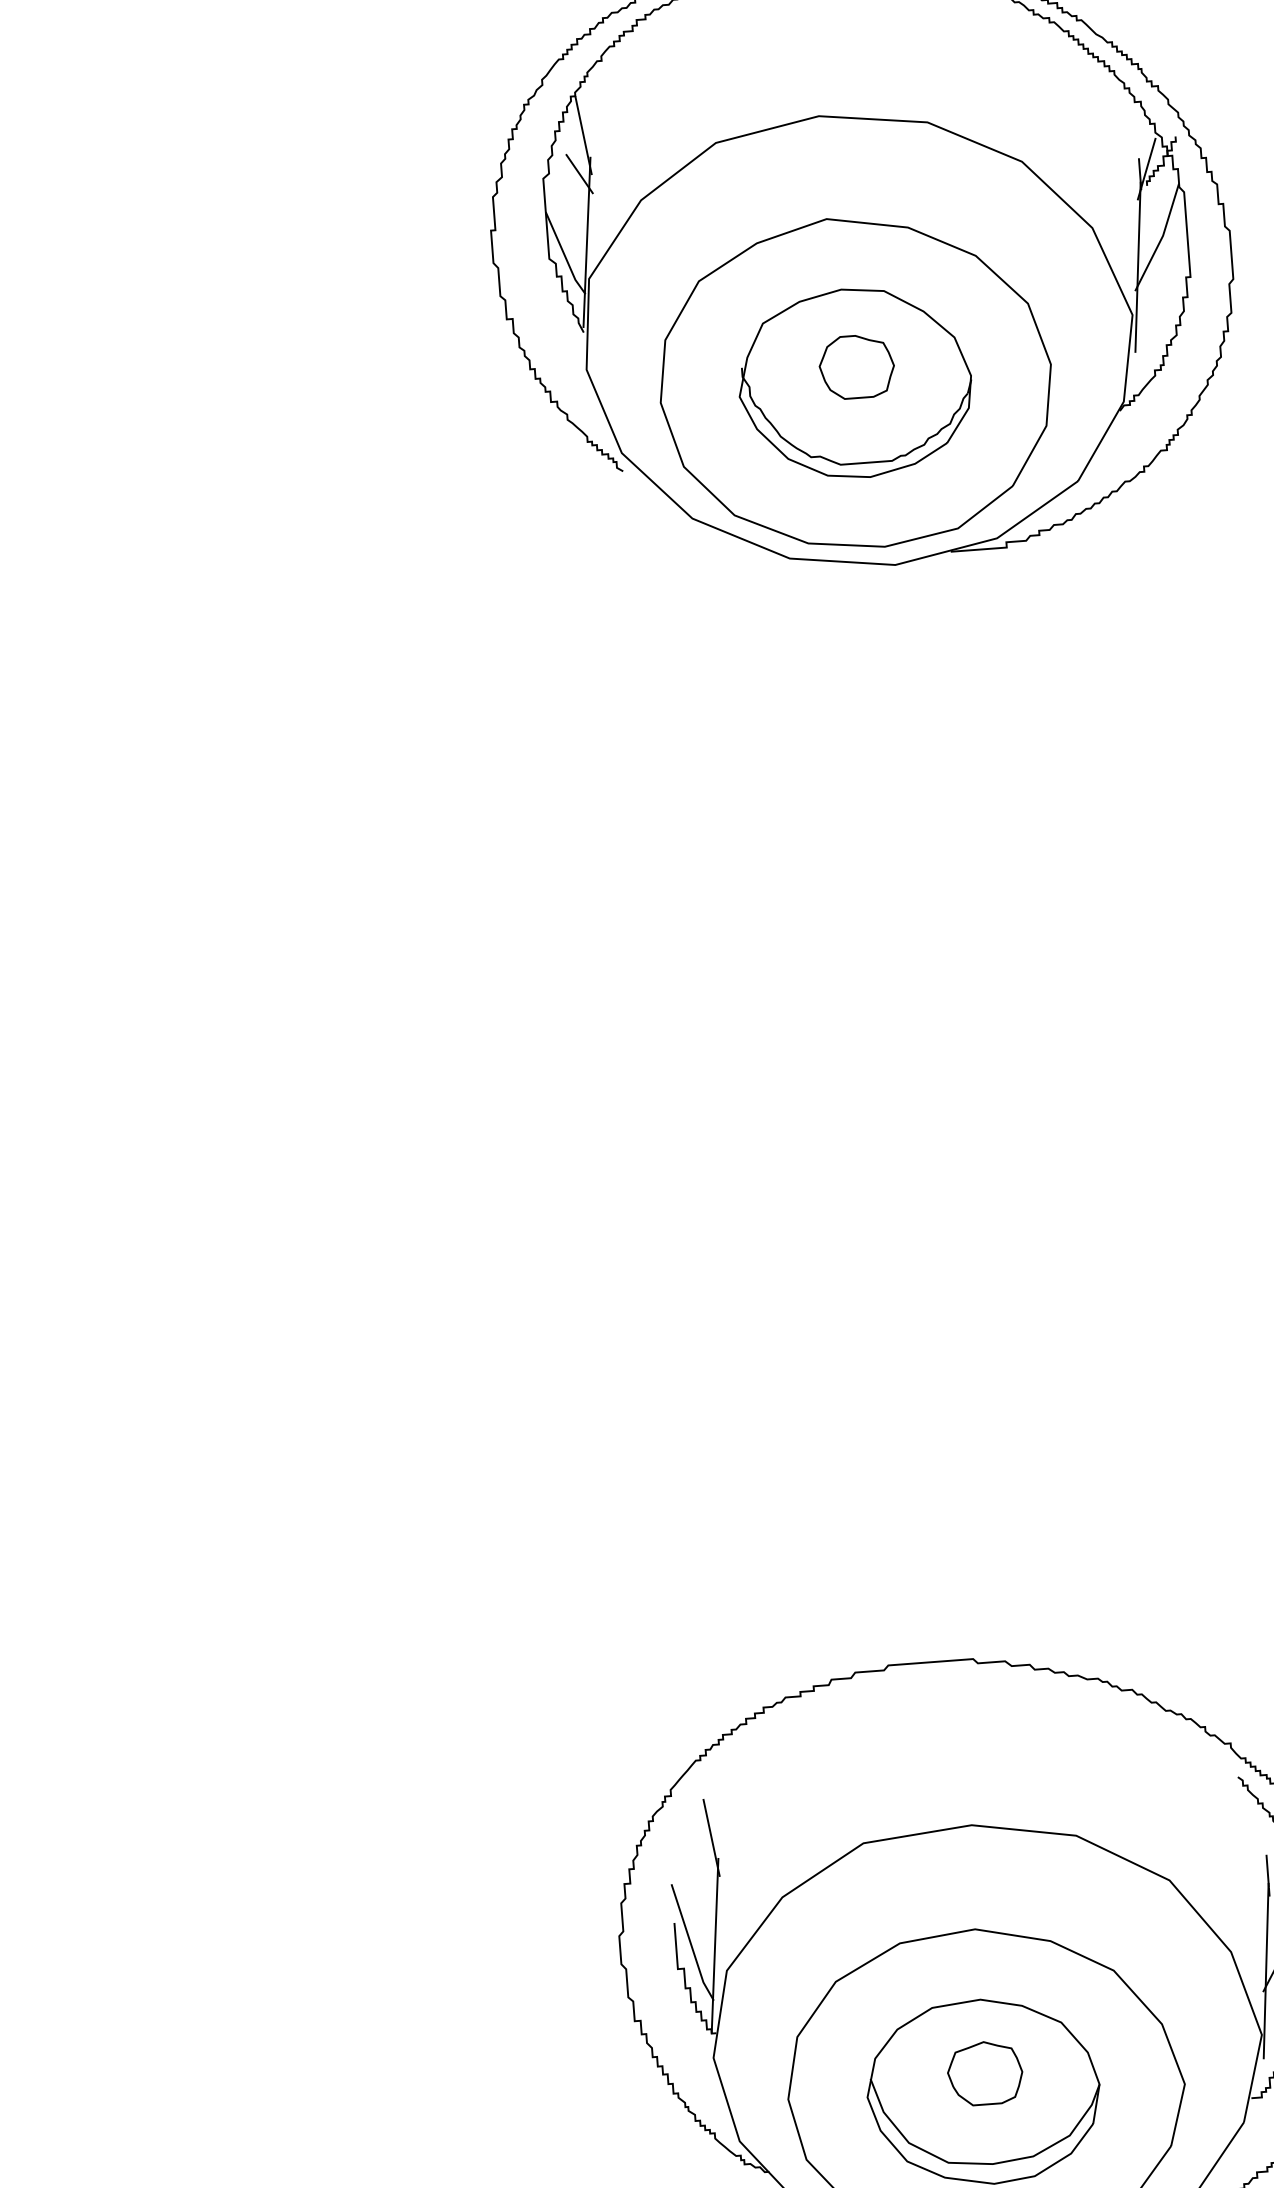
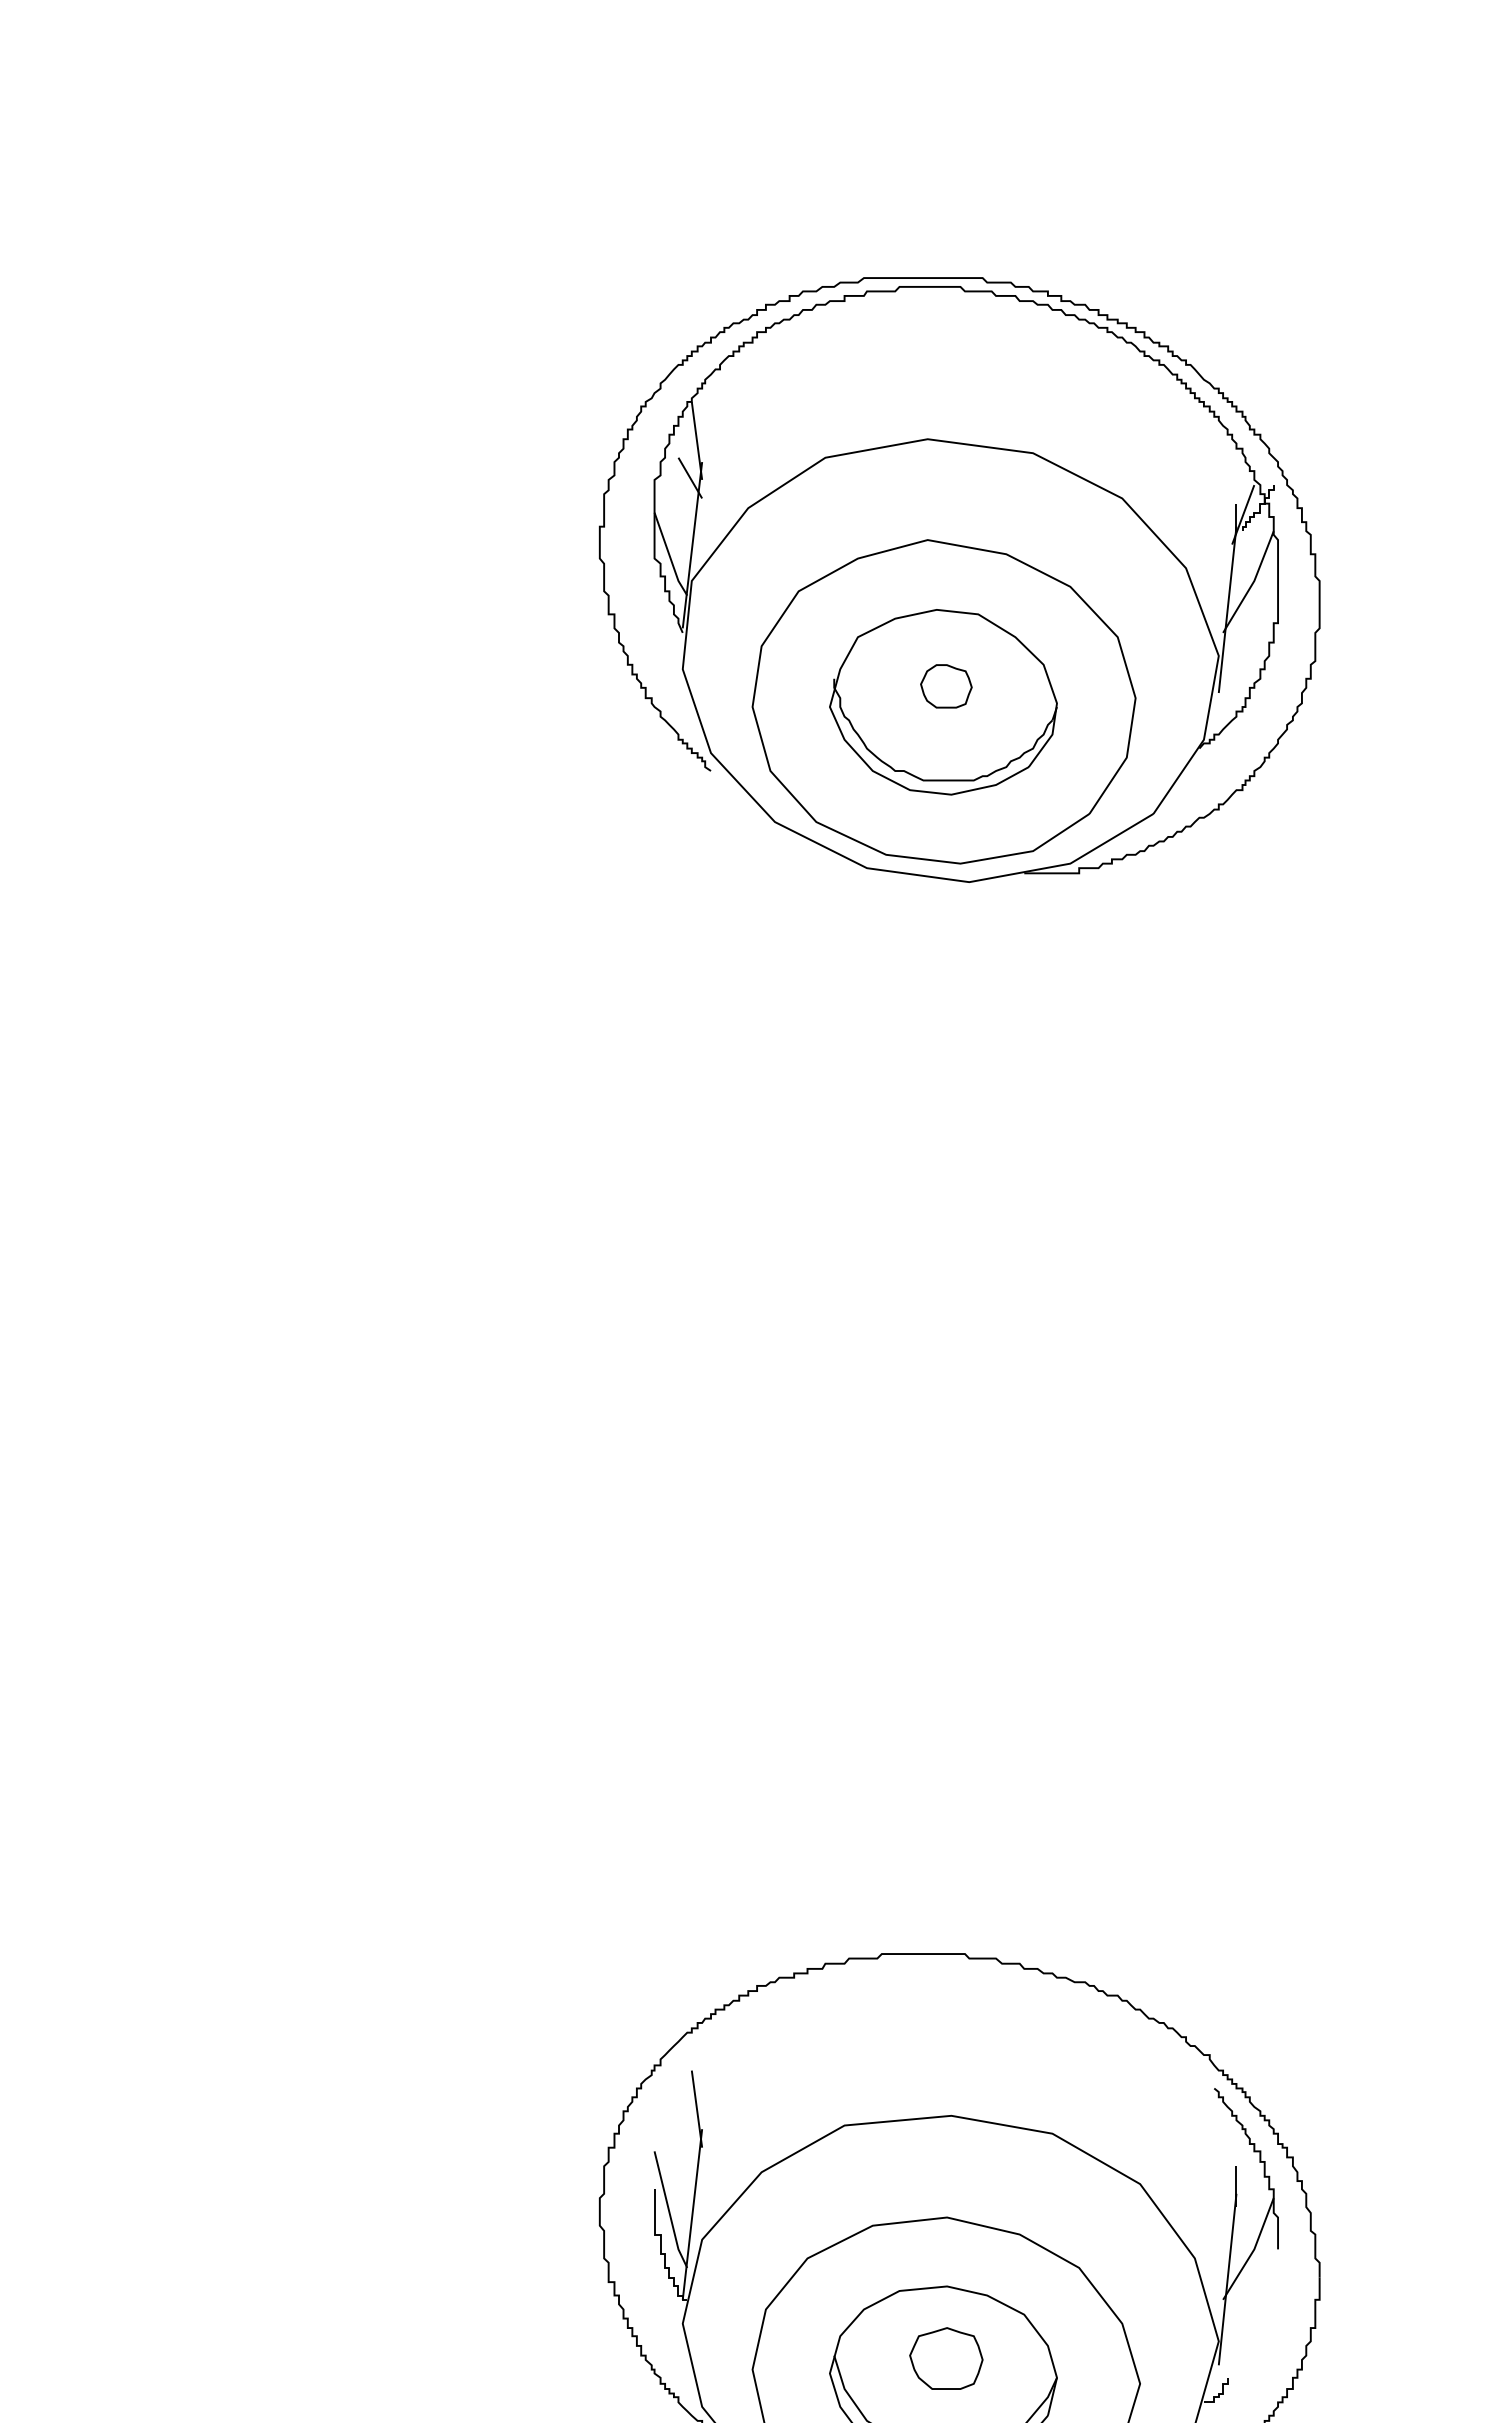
part: (857, 367) -> (946, 686), size x0.7

